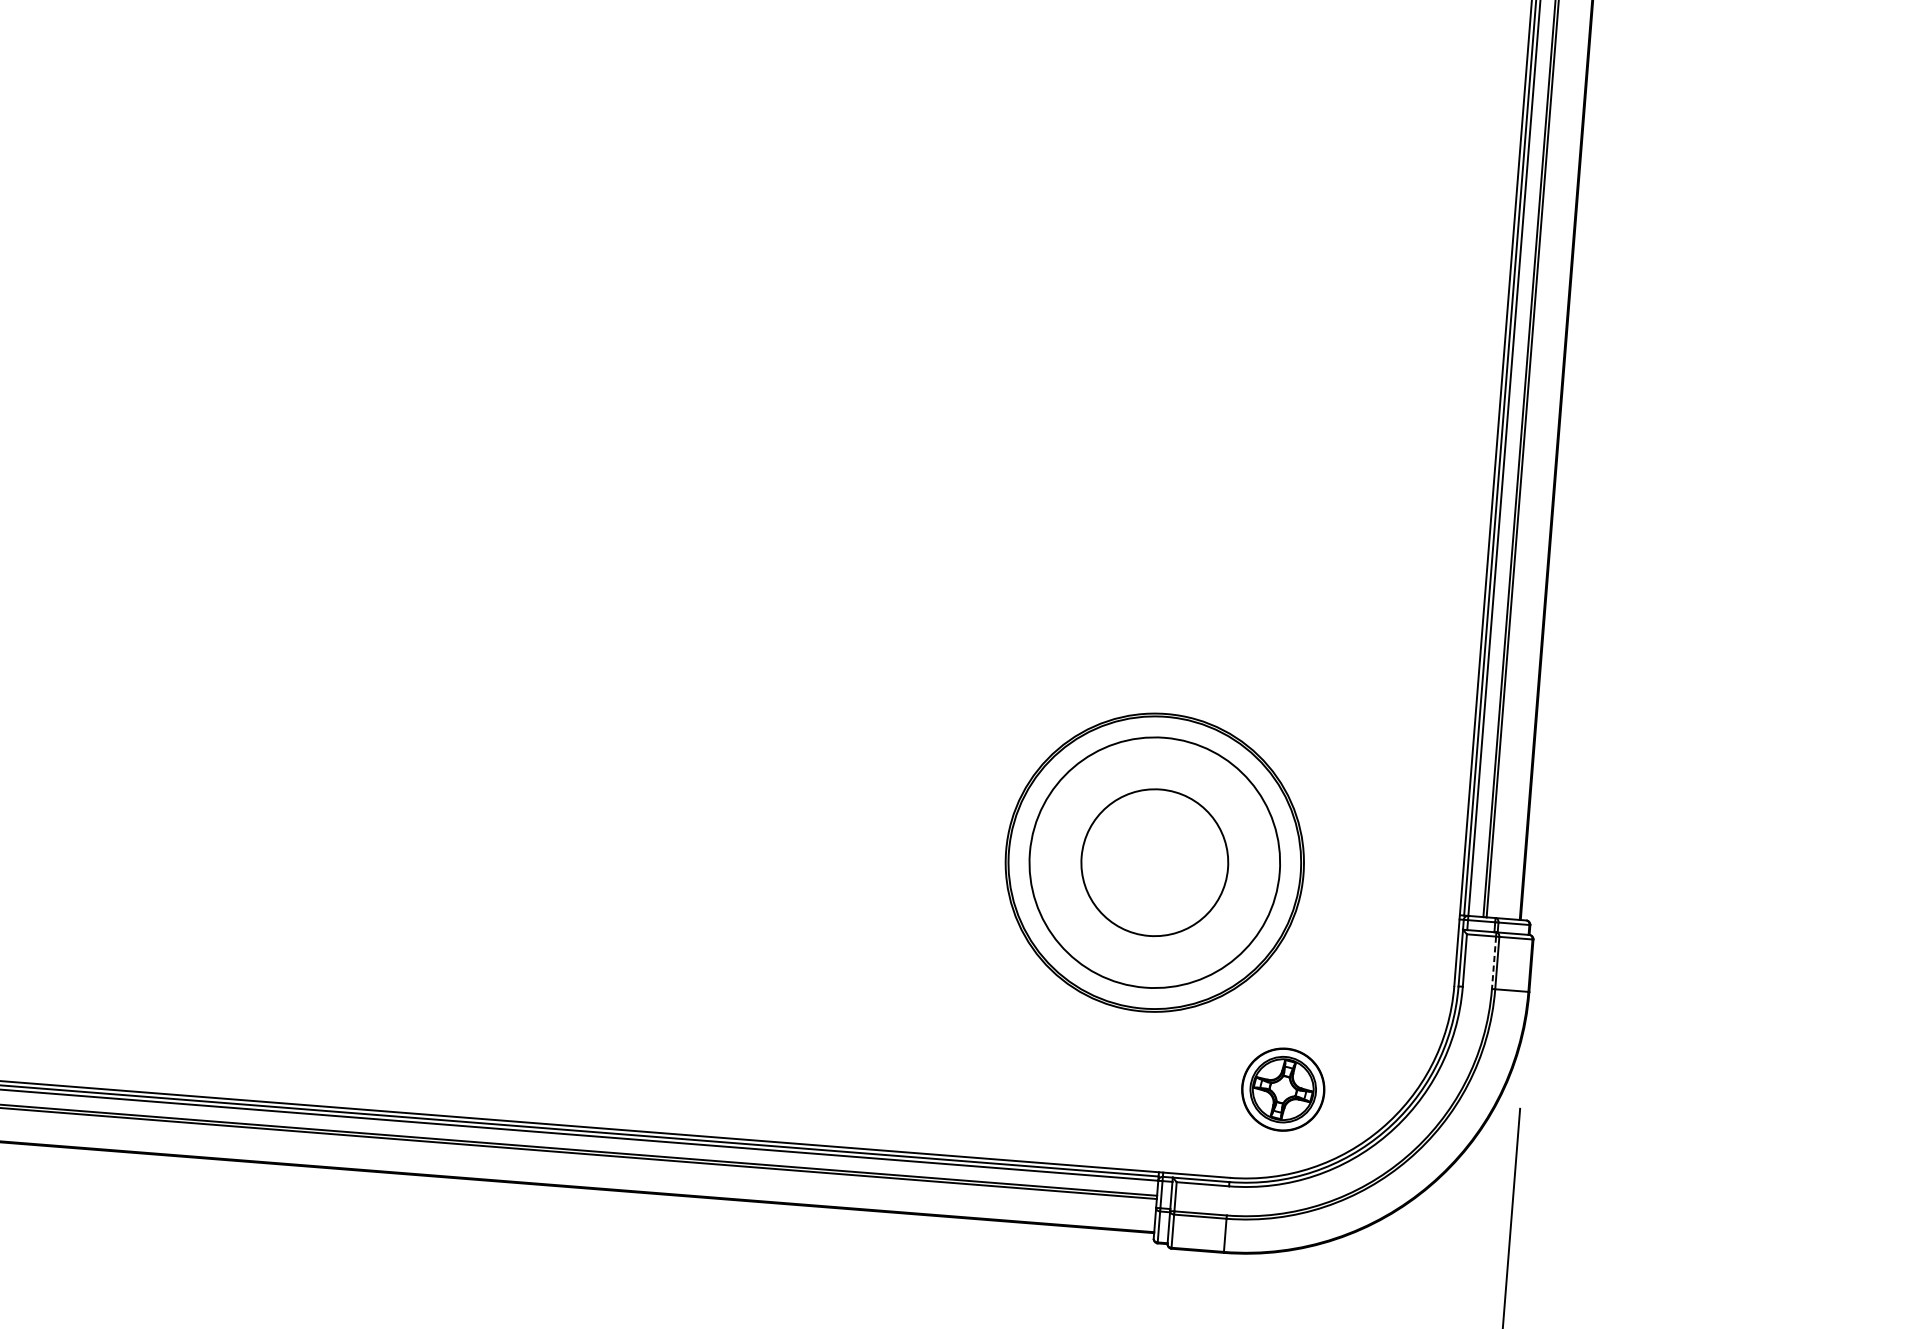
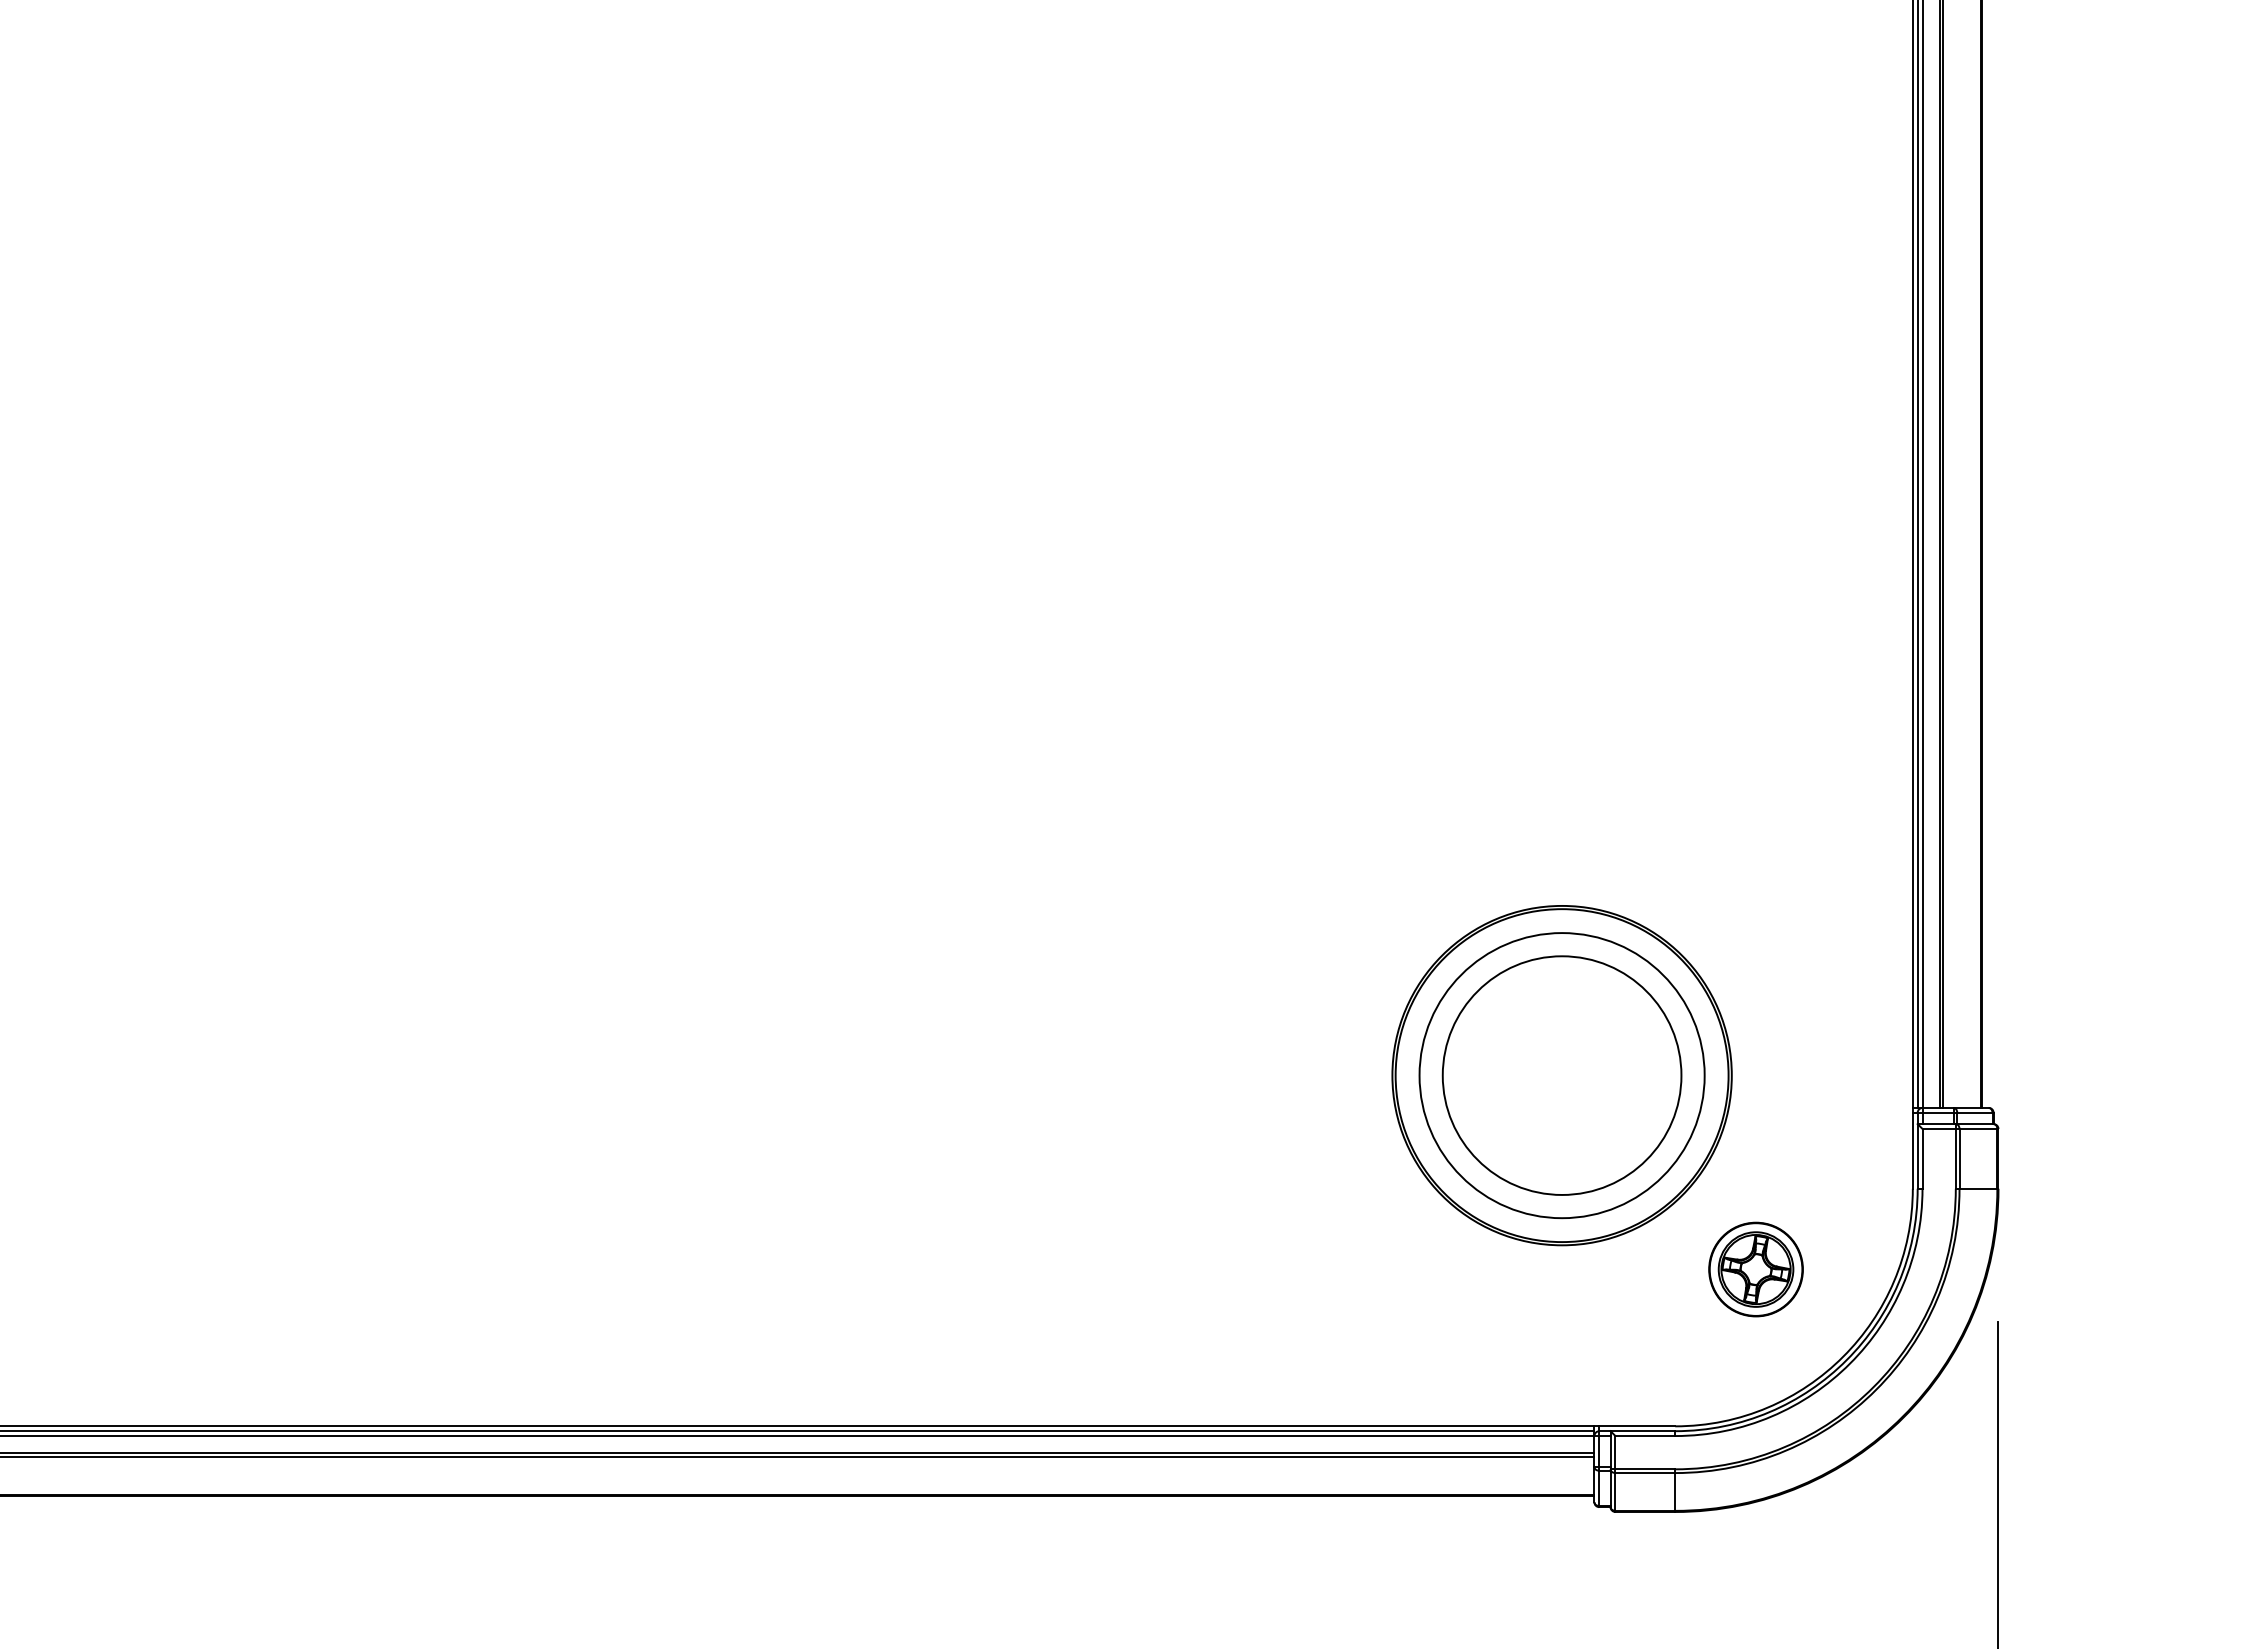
circle: (1154, 862) -> (1561, 1075), size x1.43
line: (1493, 962) -> (1955, 1158), dashed -> solid
part: (1282, 1089) -> (1755, 1269), moved

